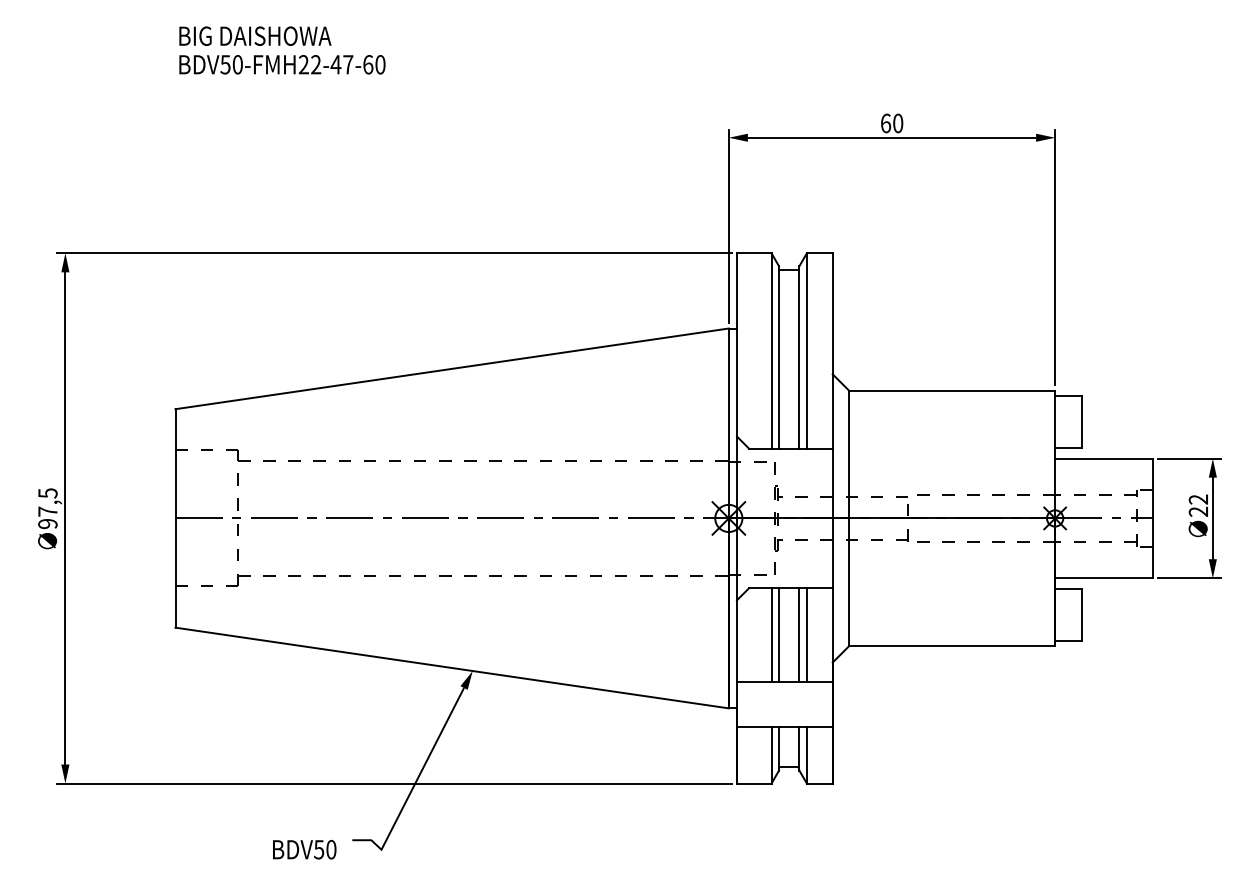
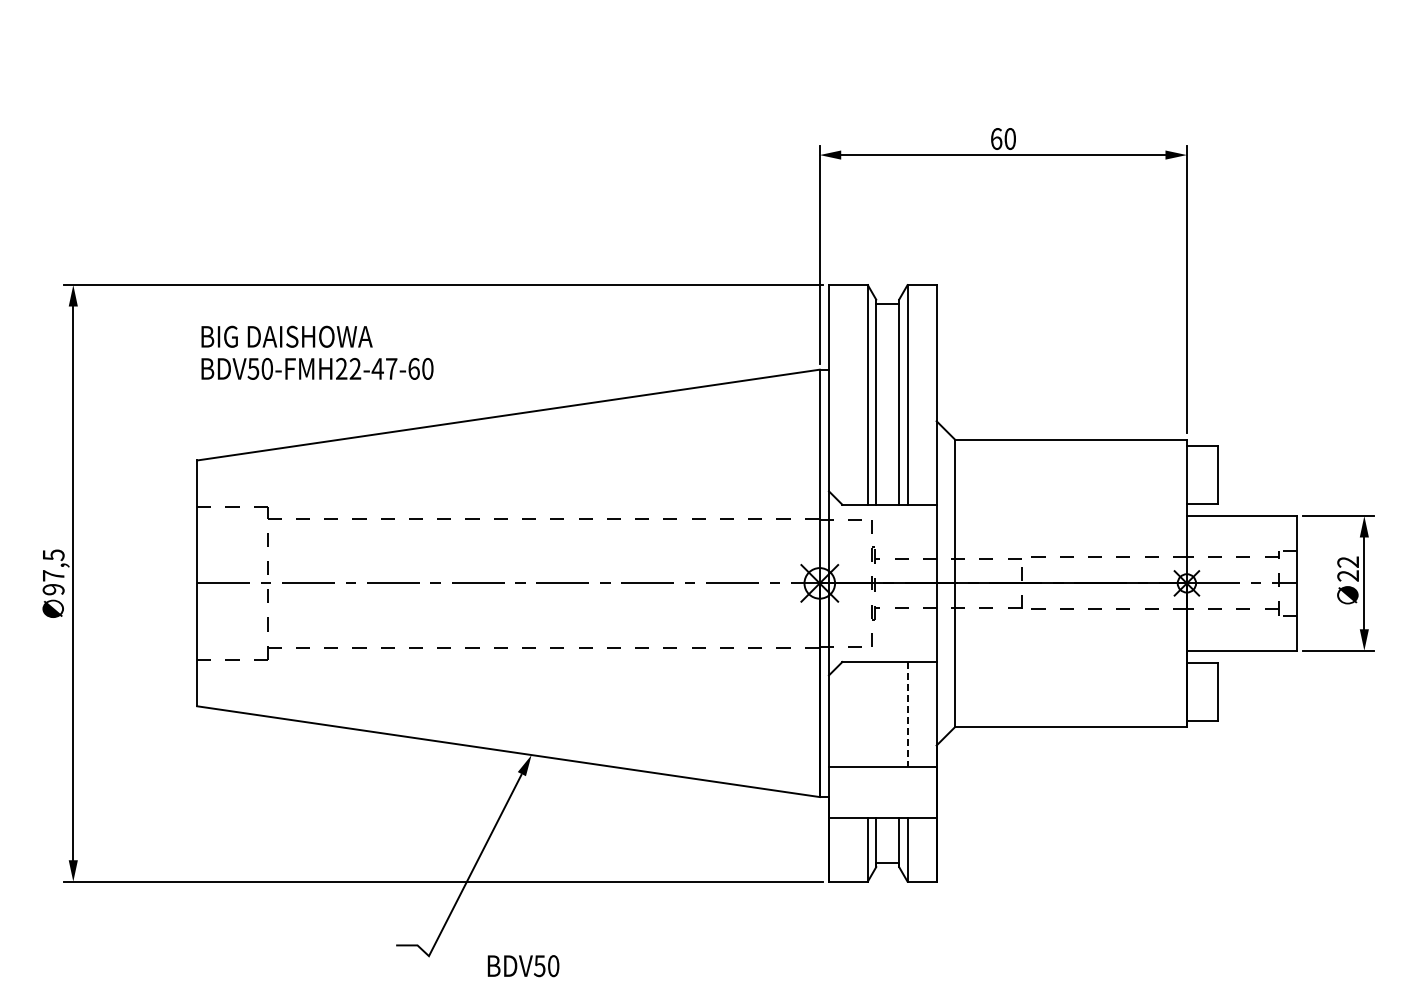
text: (282, 50) -> (317, 352), moved
line: (771, 634) -> (867, 714), removed
line: (779, 634) -> (876, 714), removed
line: (799, 634) -> (899, 714), removed
line: (806, 634) -> (907, 714), solid -> dashed
text: (304, 850) -> (523, 966), moved

